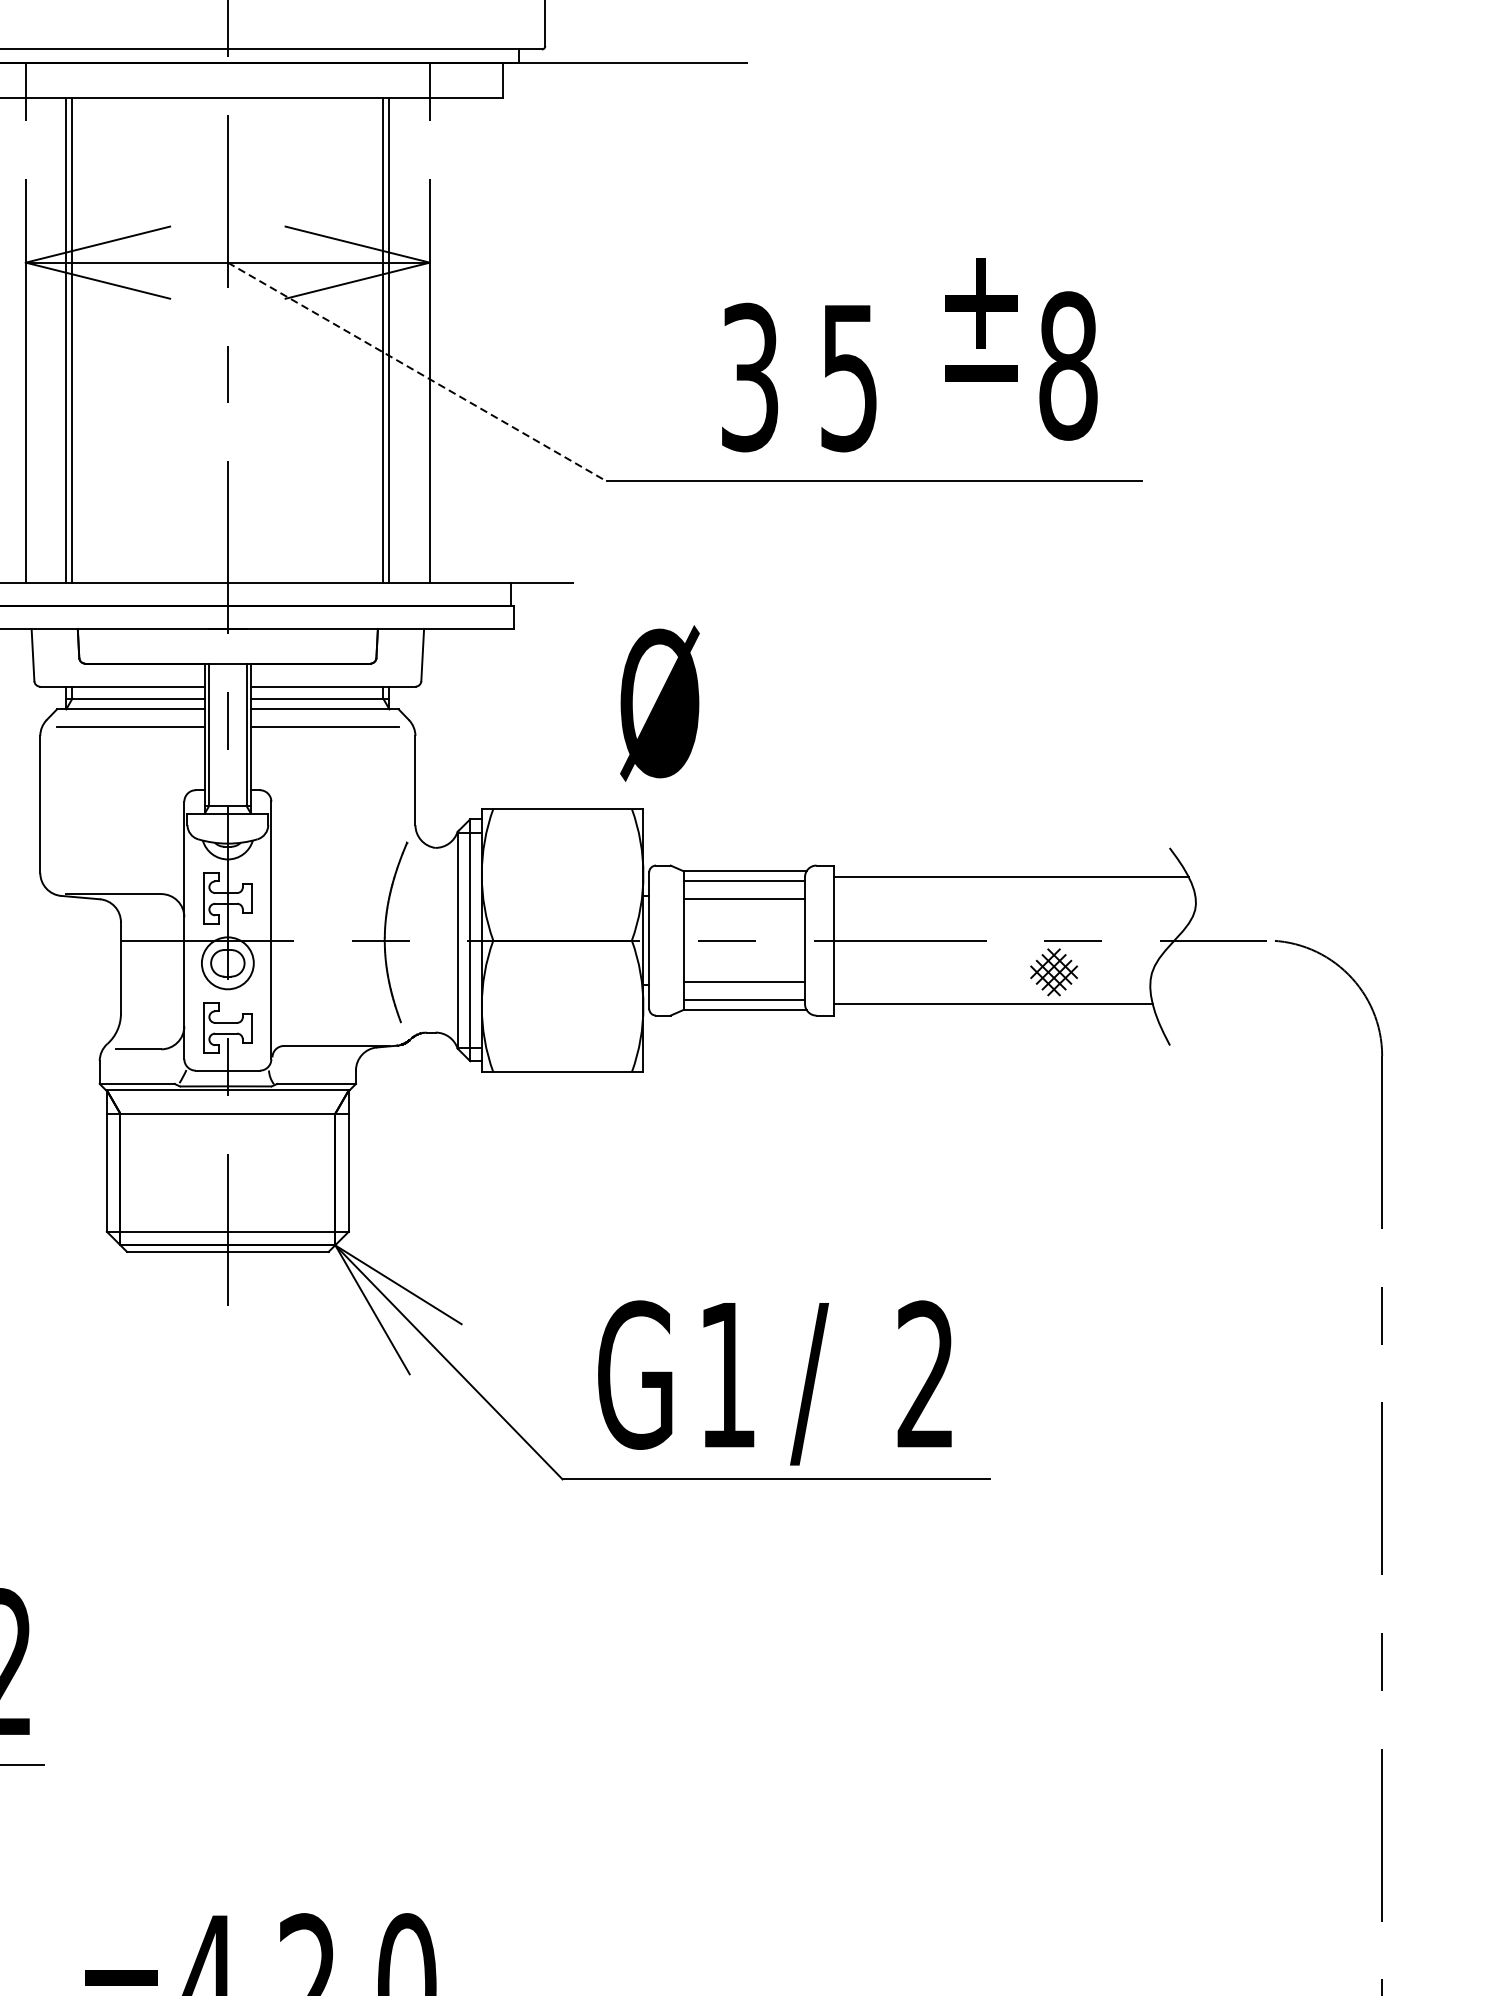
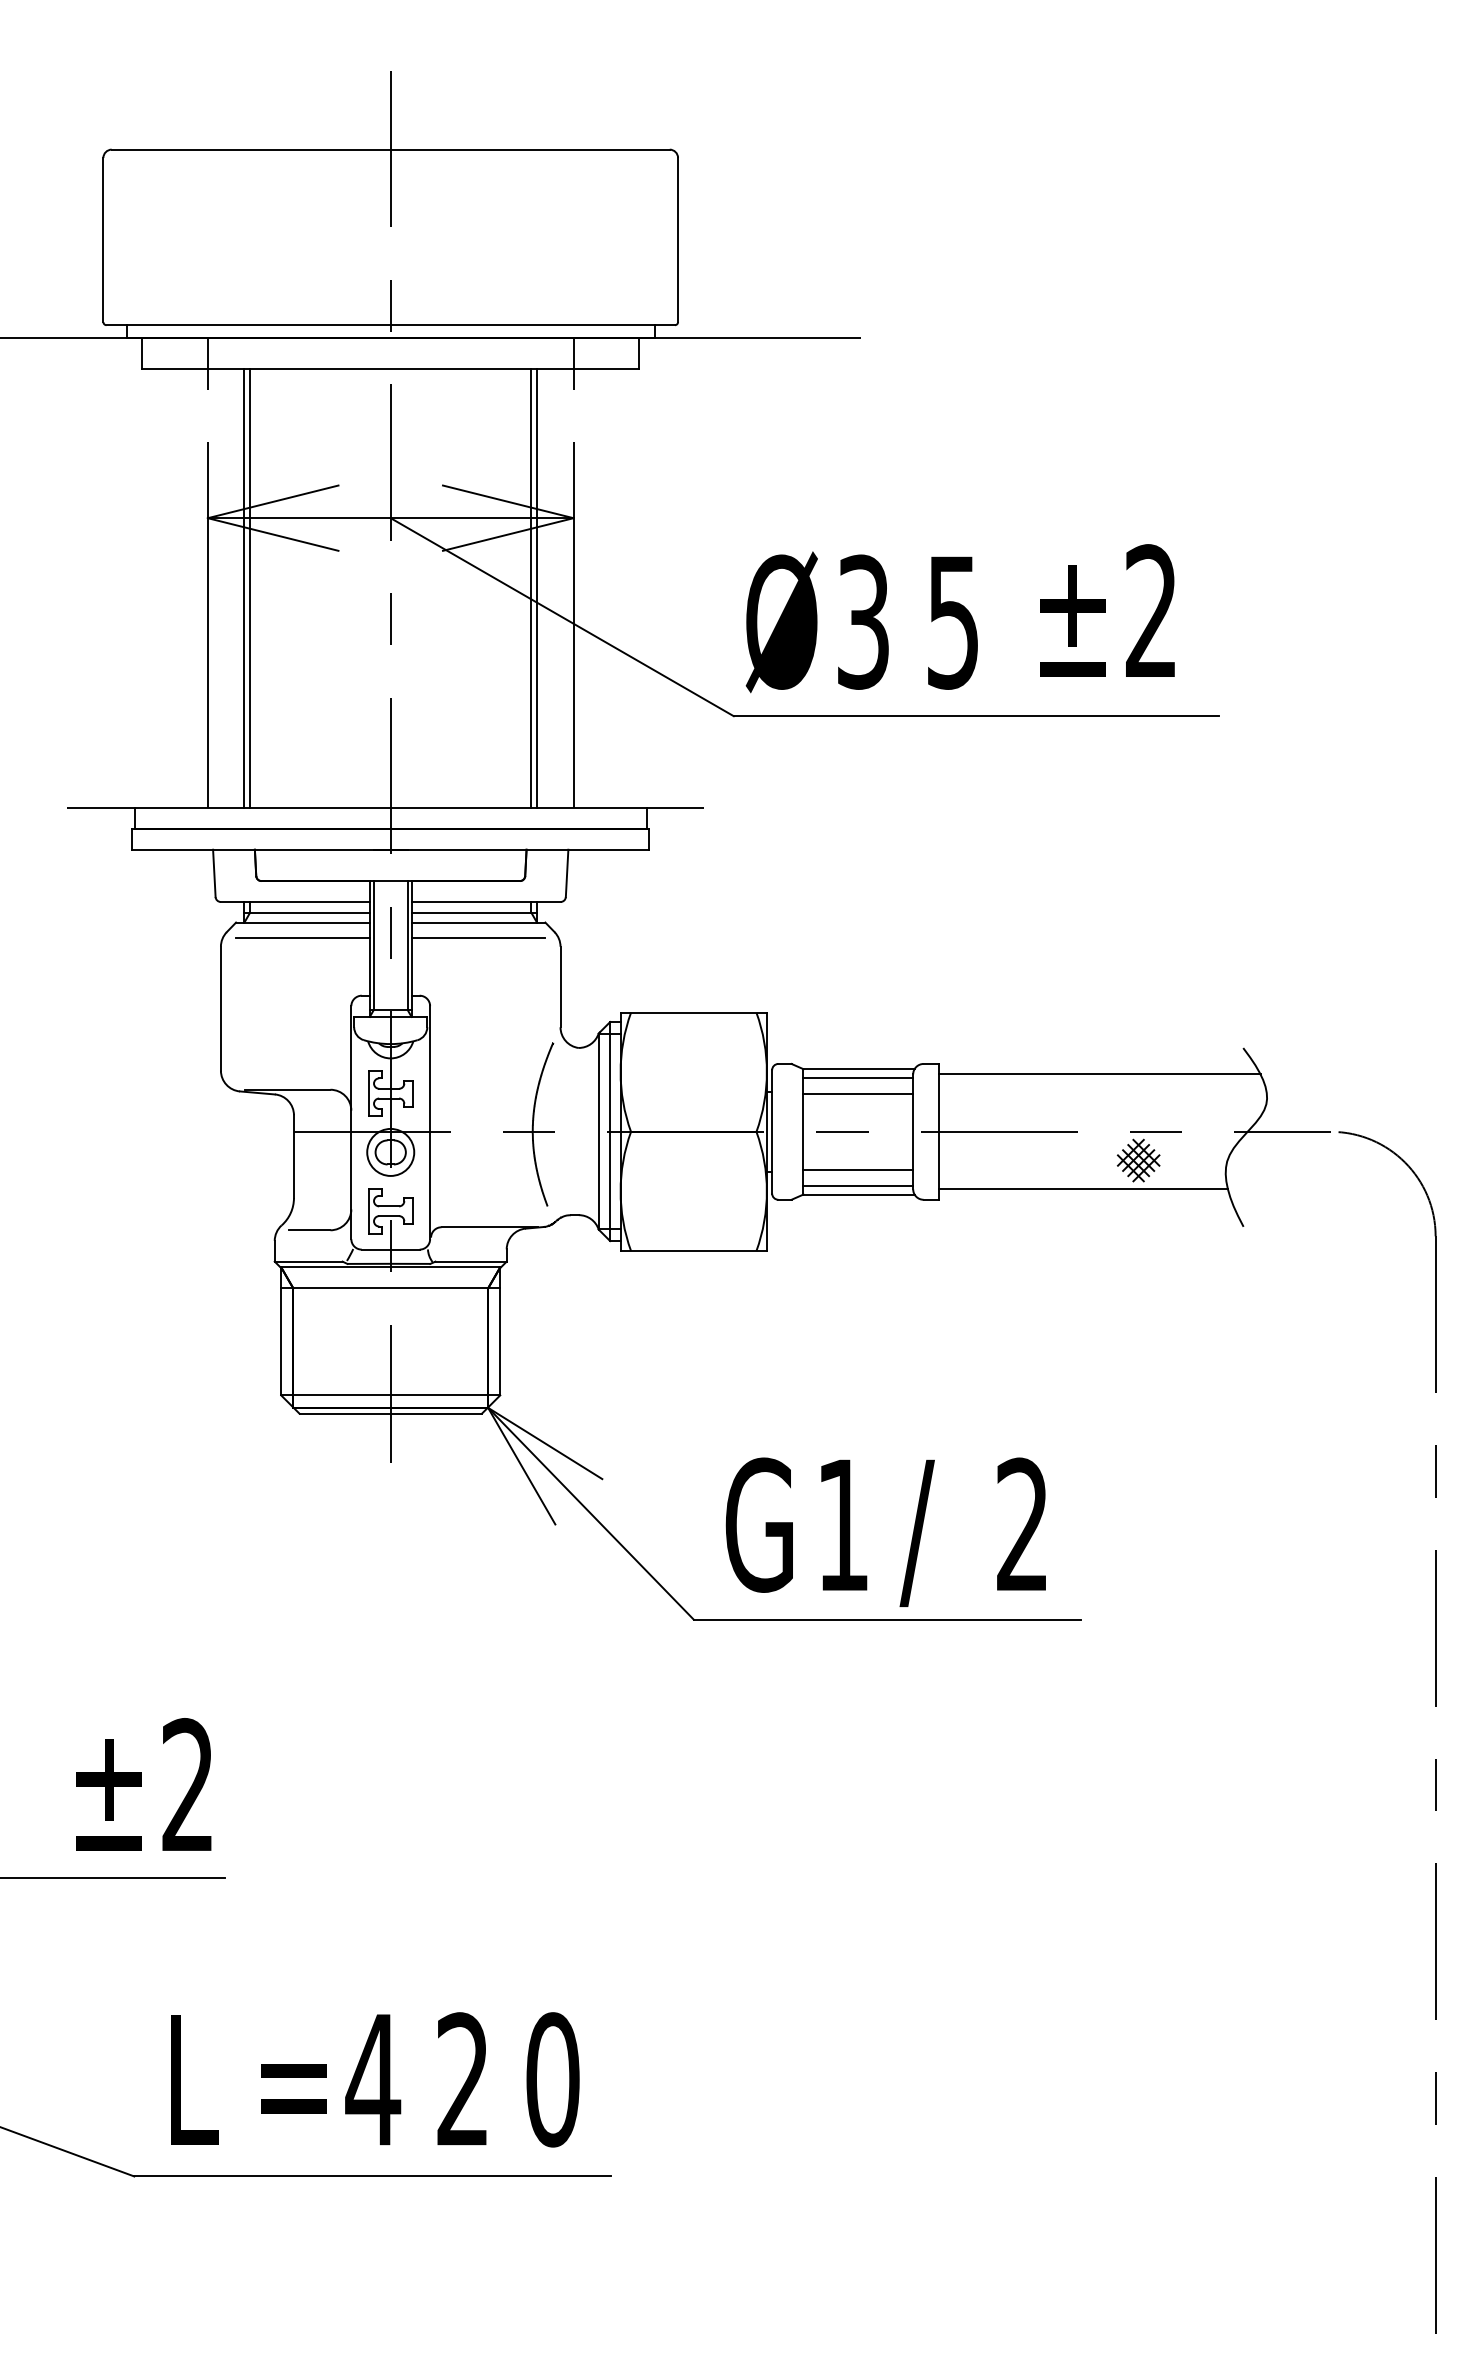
text: (981, 319) -> (1072, 620), moved
text: (1068, 365) -> (1151, 611), 8 -> 2
line: (417, 372) -> (562, 617), dashed -> solid
text: (659, 703) -> (781, 622), moved

